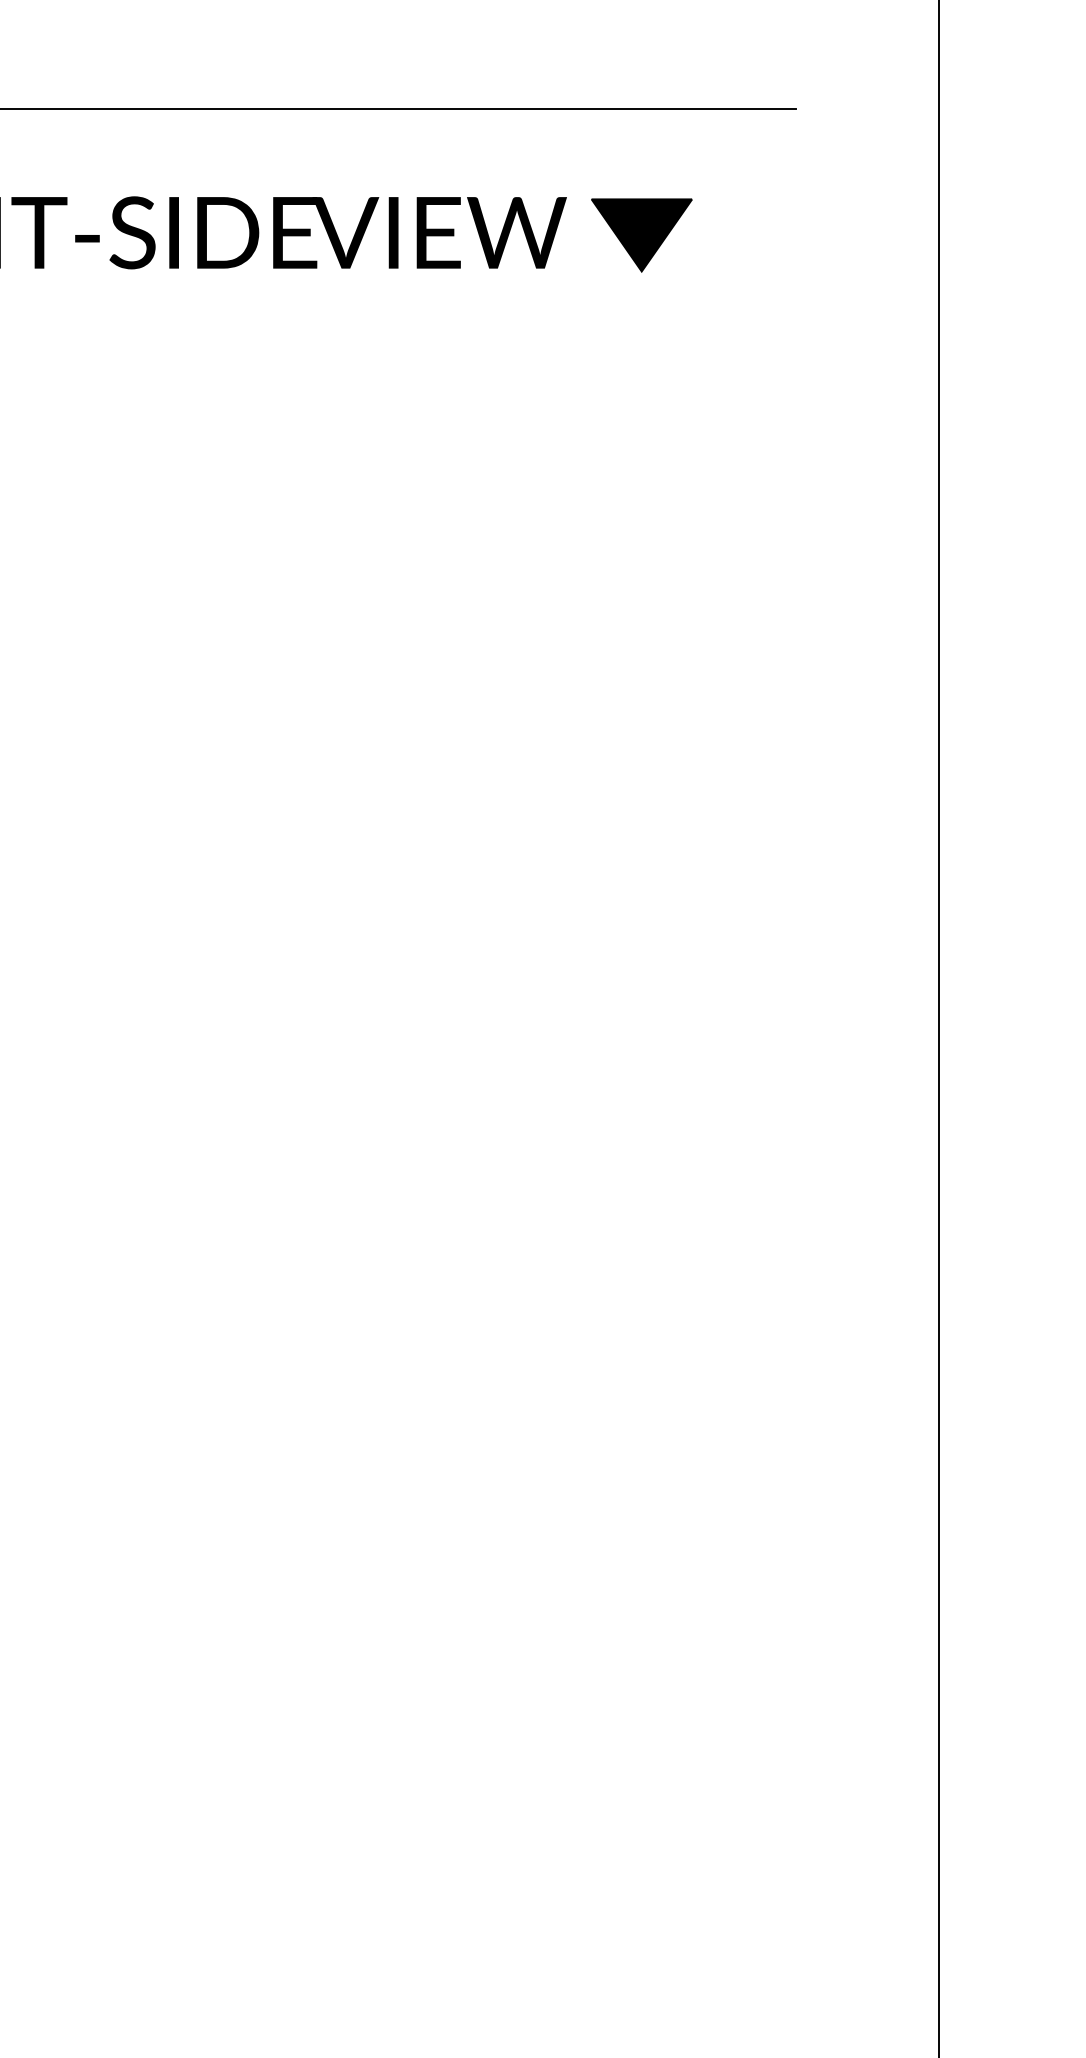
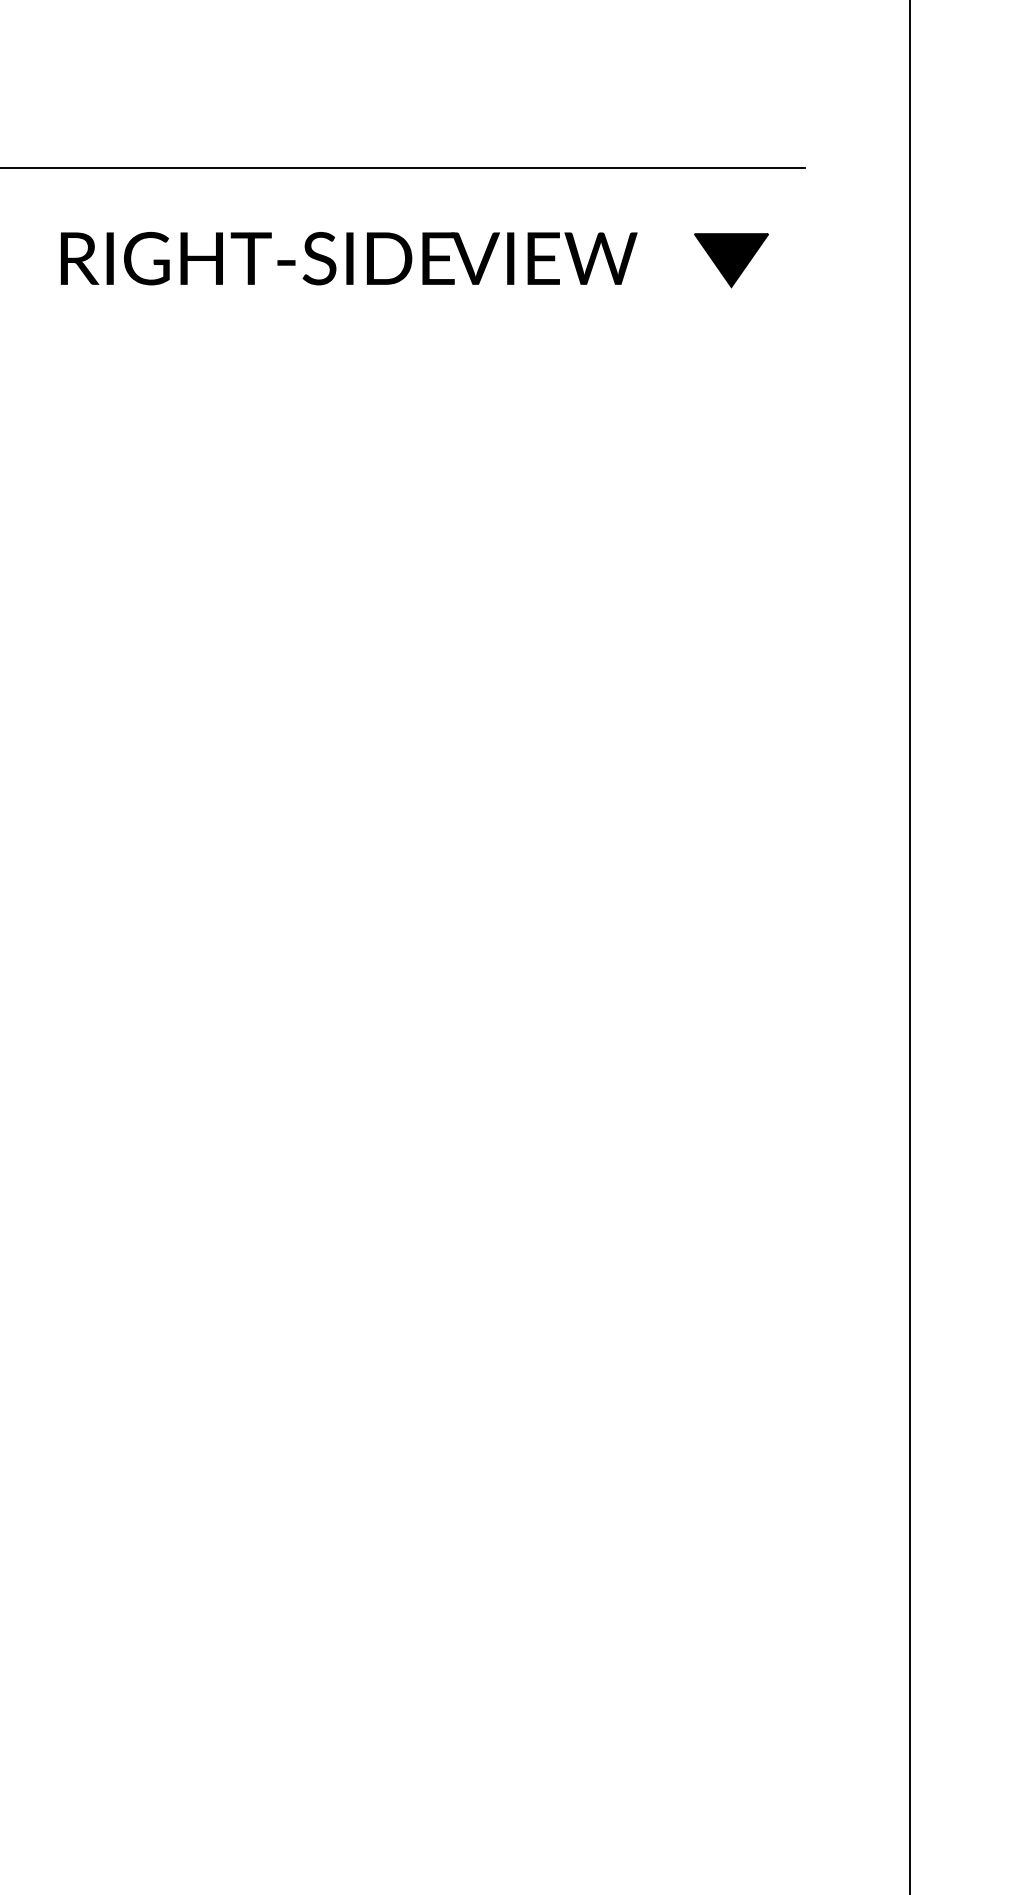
part: (641, 235) -> (731, 260), moved

